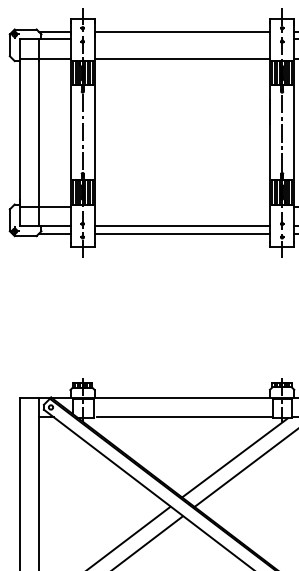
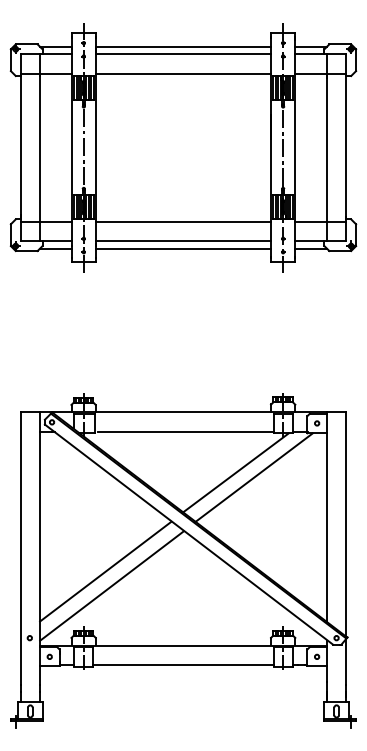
line: (182, 39) -> (183, 54), added
line: (182, 206) -> (183, 221), added

